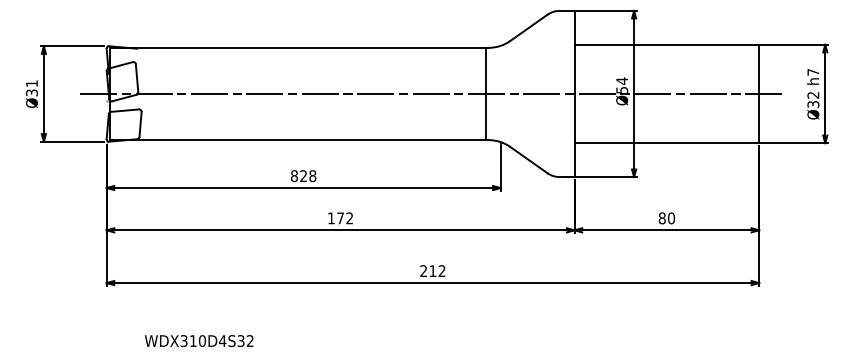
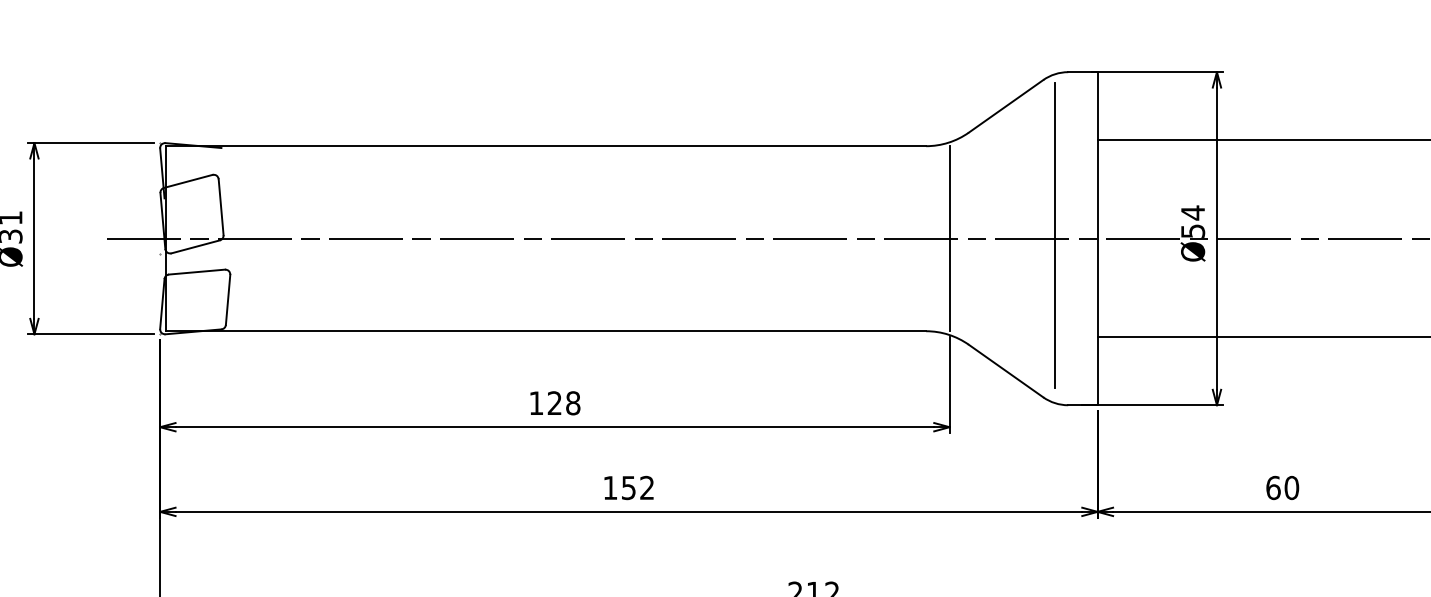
line: (553, 92) -> (1055, 235), added
line: (485, 93) -> (949, 237), moved
text: (294, 176) -> (536, 404), 828 -> 128
text: (340, 218) -> (628, 488), 172 -> 152
text: (661, 218) -> (1271, 488), 80 -> 60

